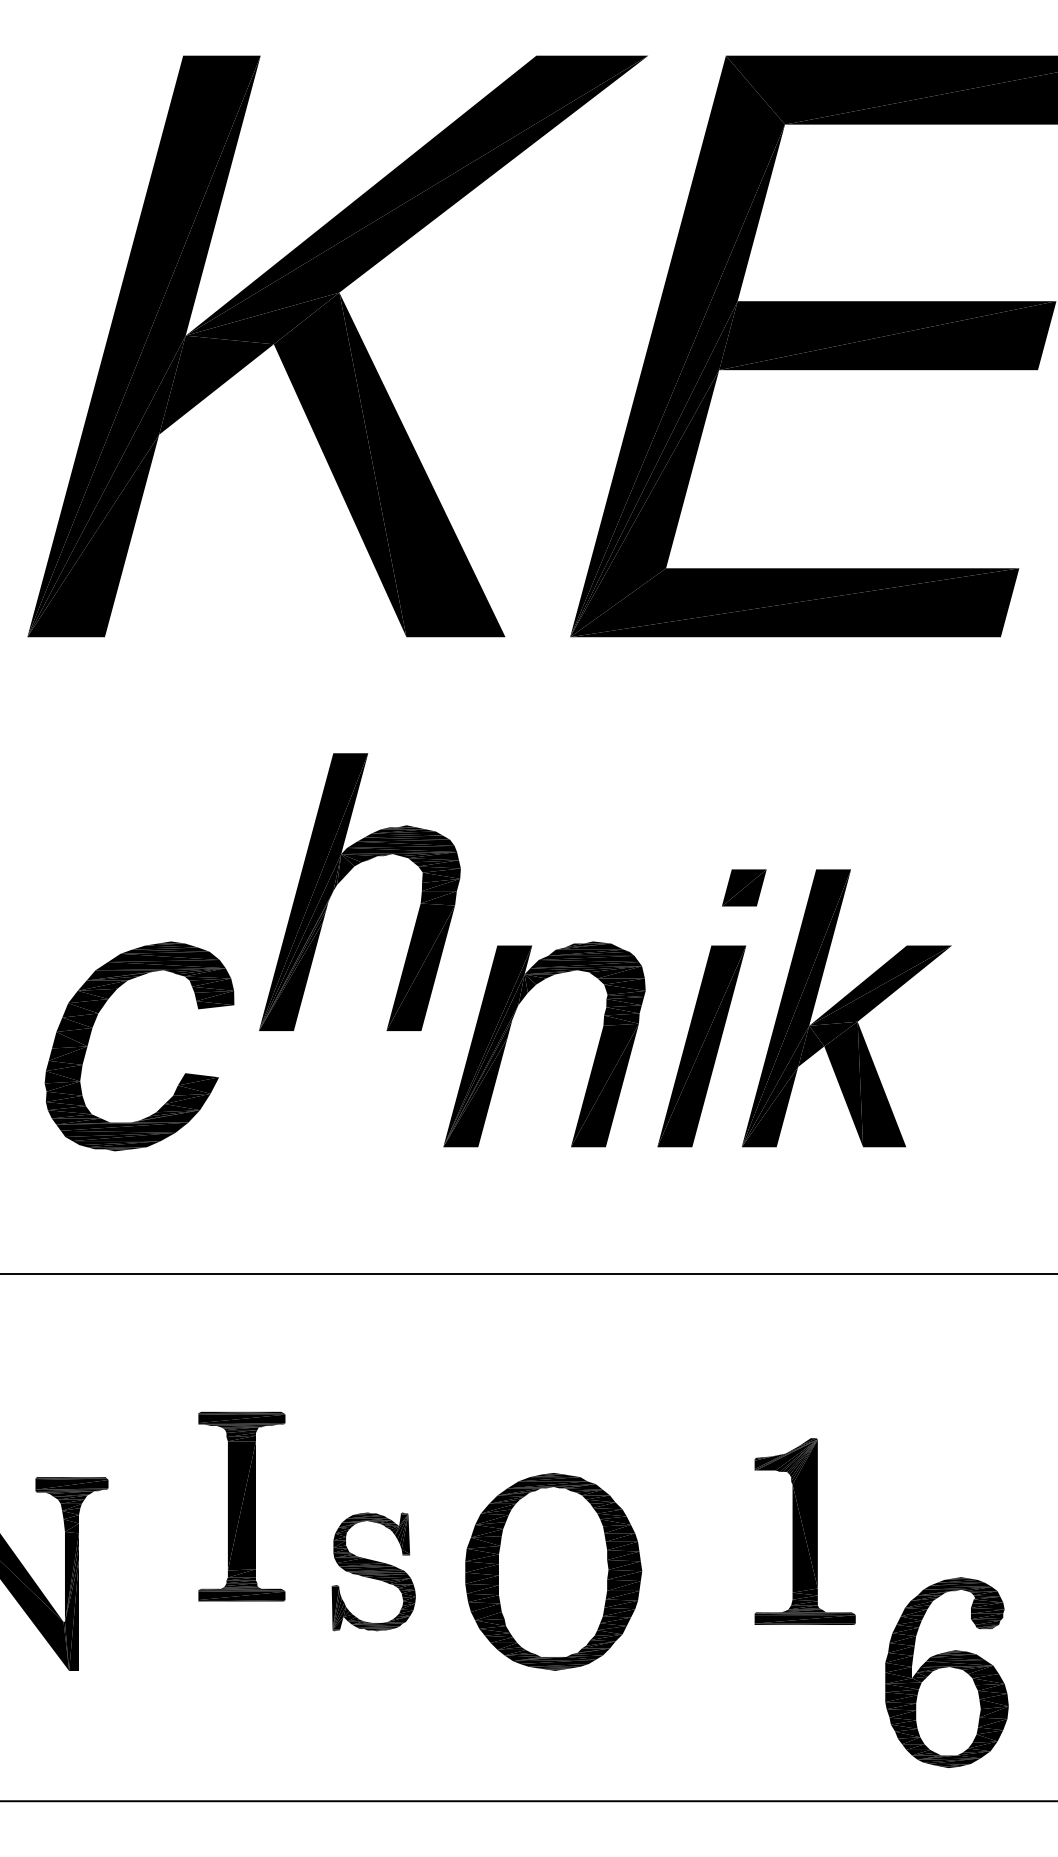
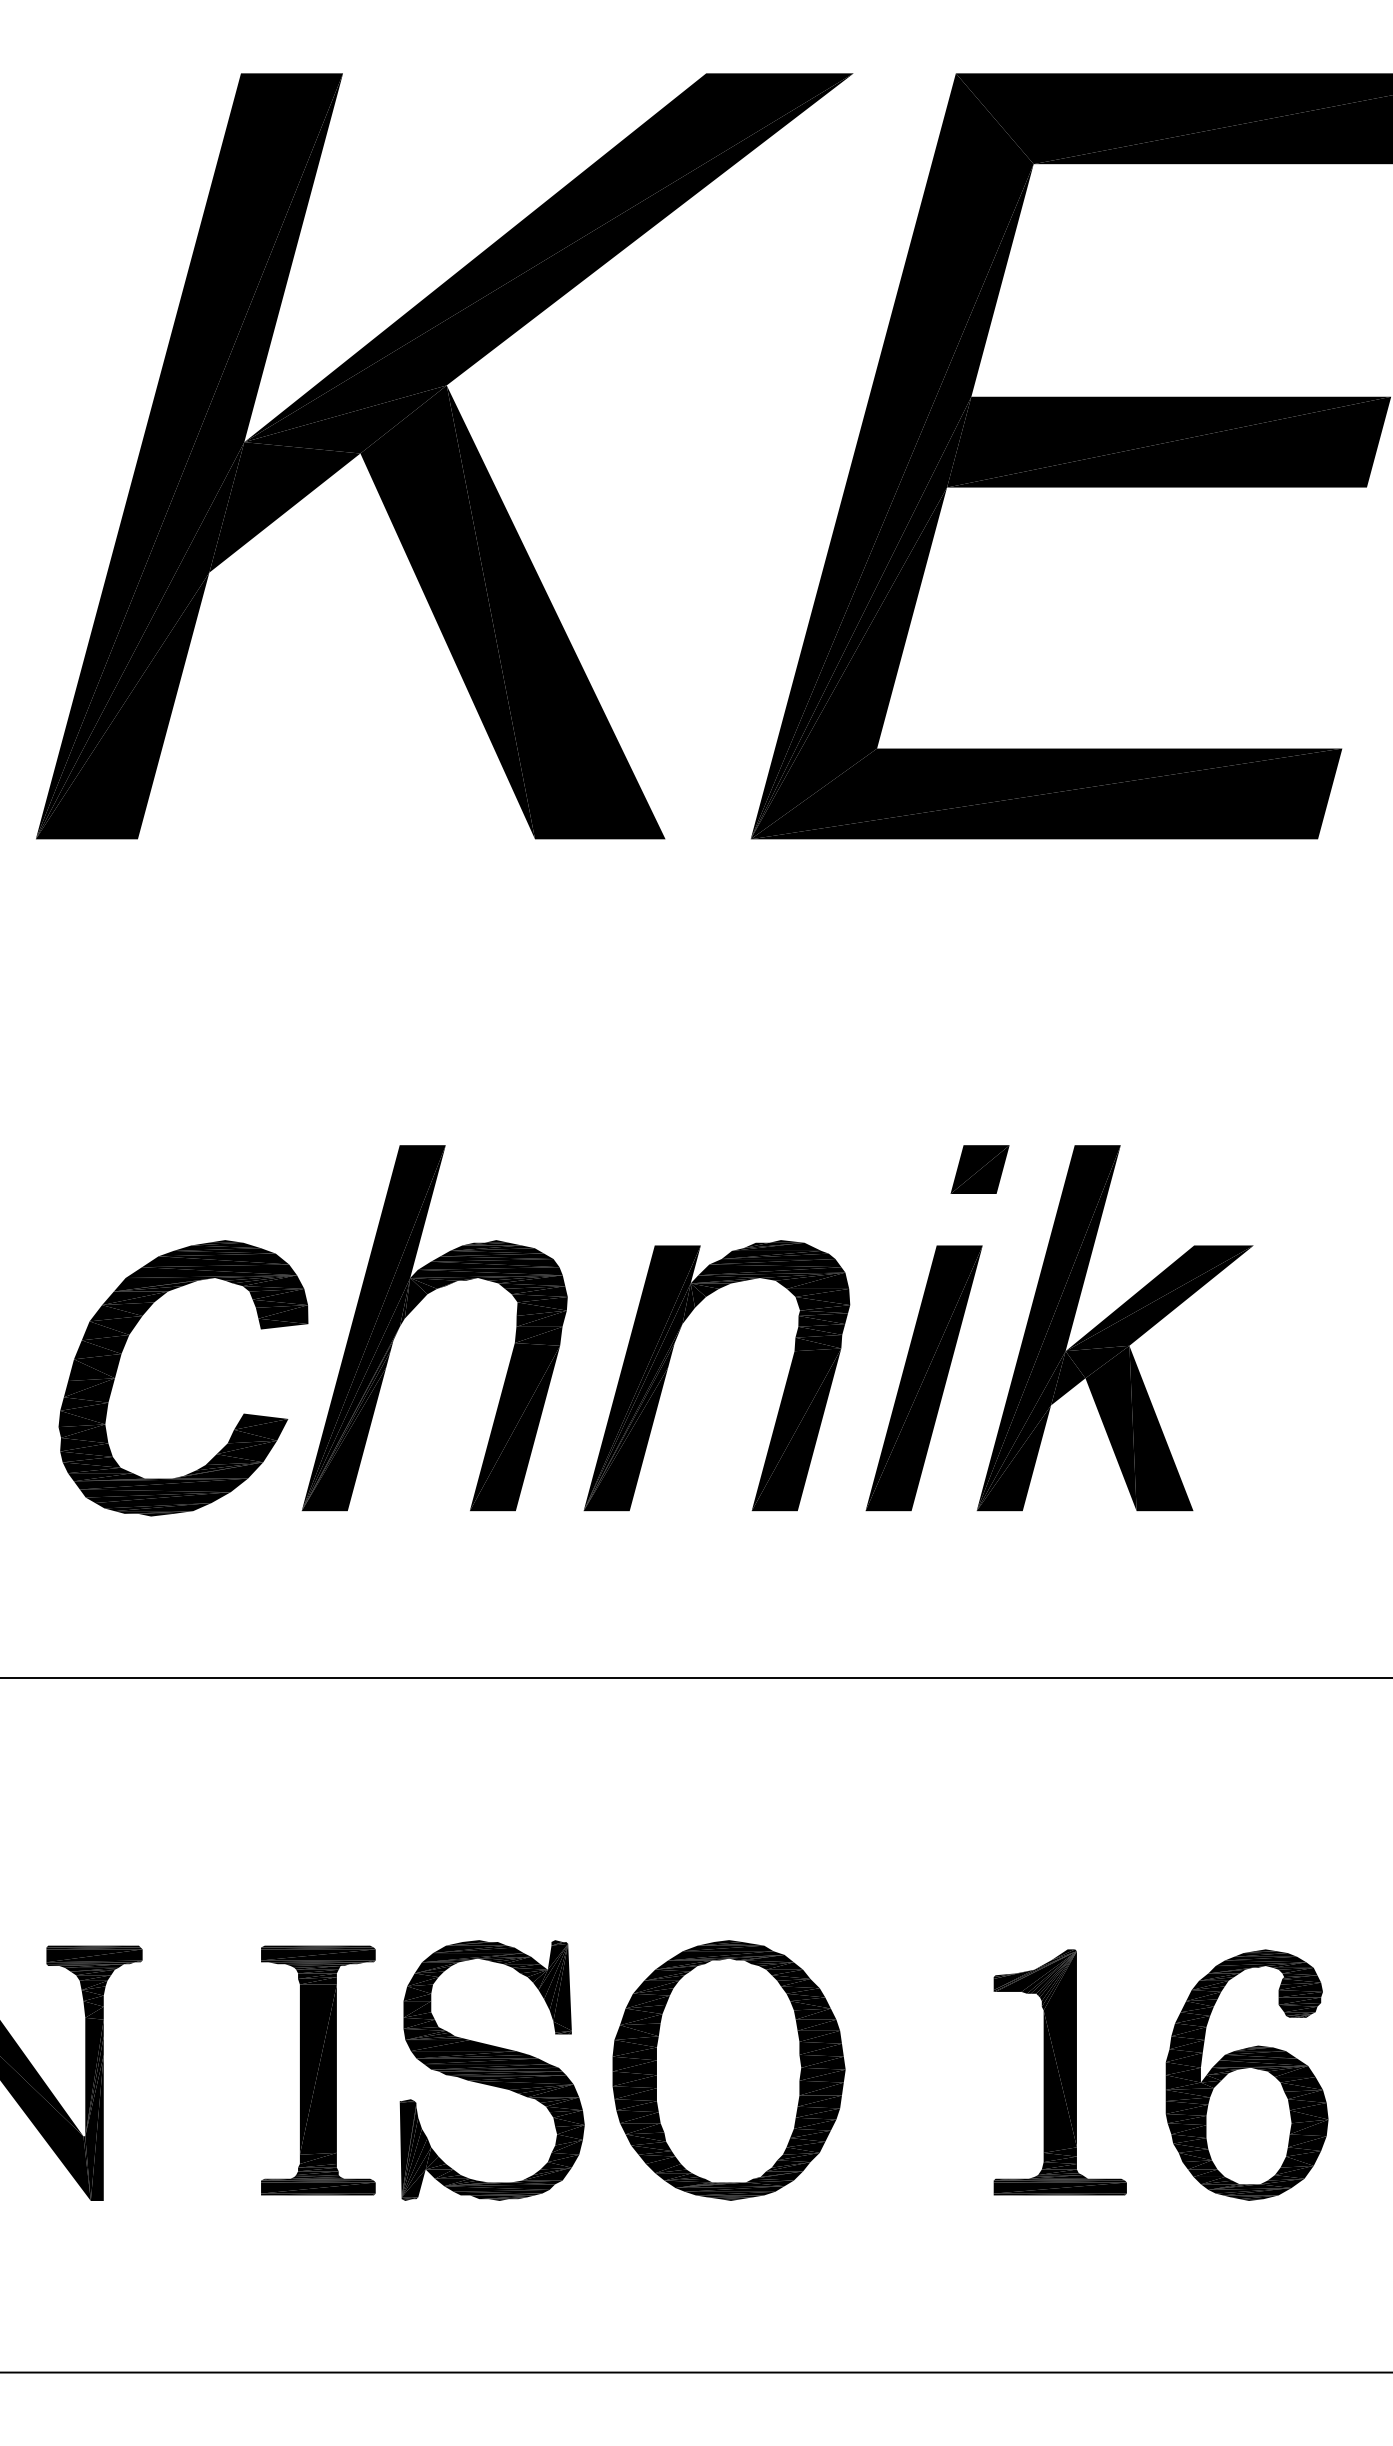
part: (344, 877) -> (414, 1308), moved
part: (242, 1506) -> (318, 2070), moved
part: (804, 1531) -> (1059, 2072), moved
part: (373, 1571) -> (491, 2070), size x1.67
part: (946, 1672) -> (1246, 2074), moved

